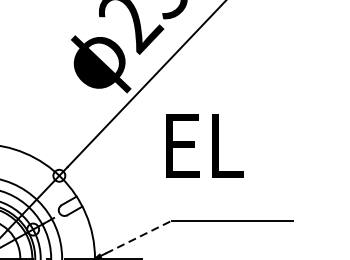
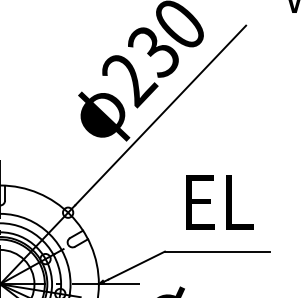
text: (204, 145) -> (219, 202), moved
line: (138, 236) -> (136, 265), dashed -> solid

